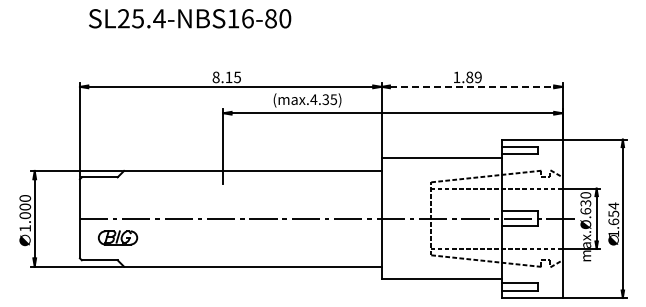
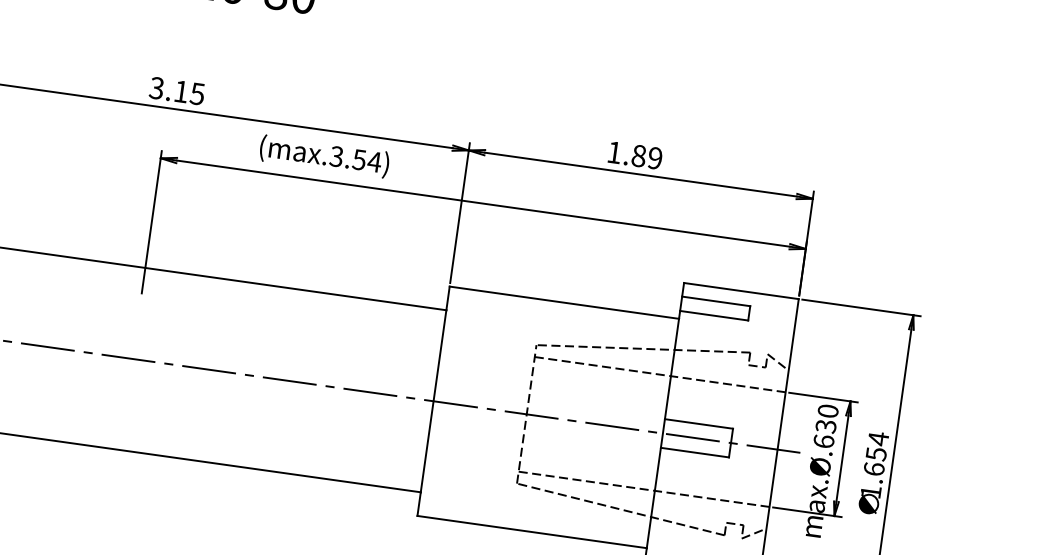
text: (215, 76) -> (155, 86), 8.15 -> 3.15
line: (472, 86) -> (641, 174), dashed -> solid
text: (323, 99) -> (355, 158), (max.4.35) -> (max.3.54)

